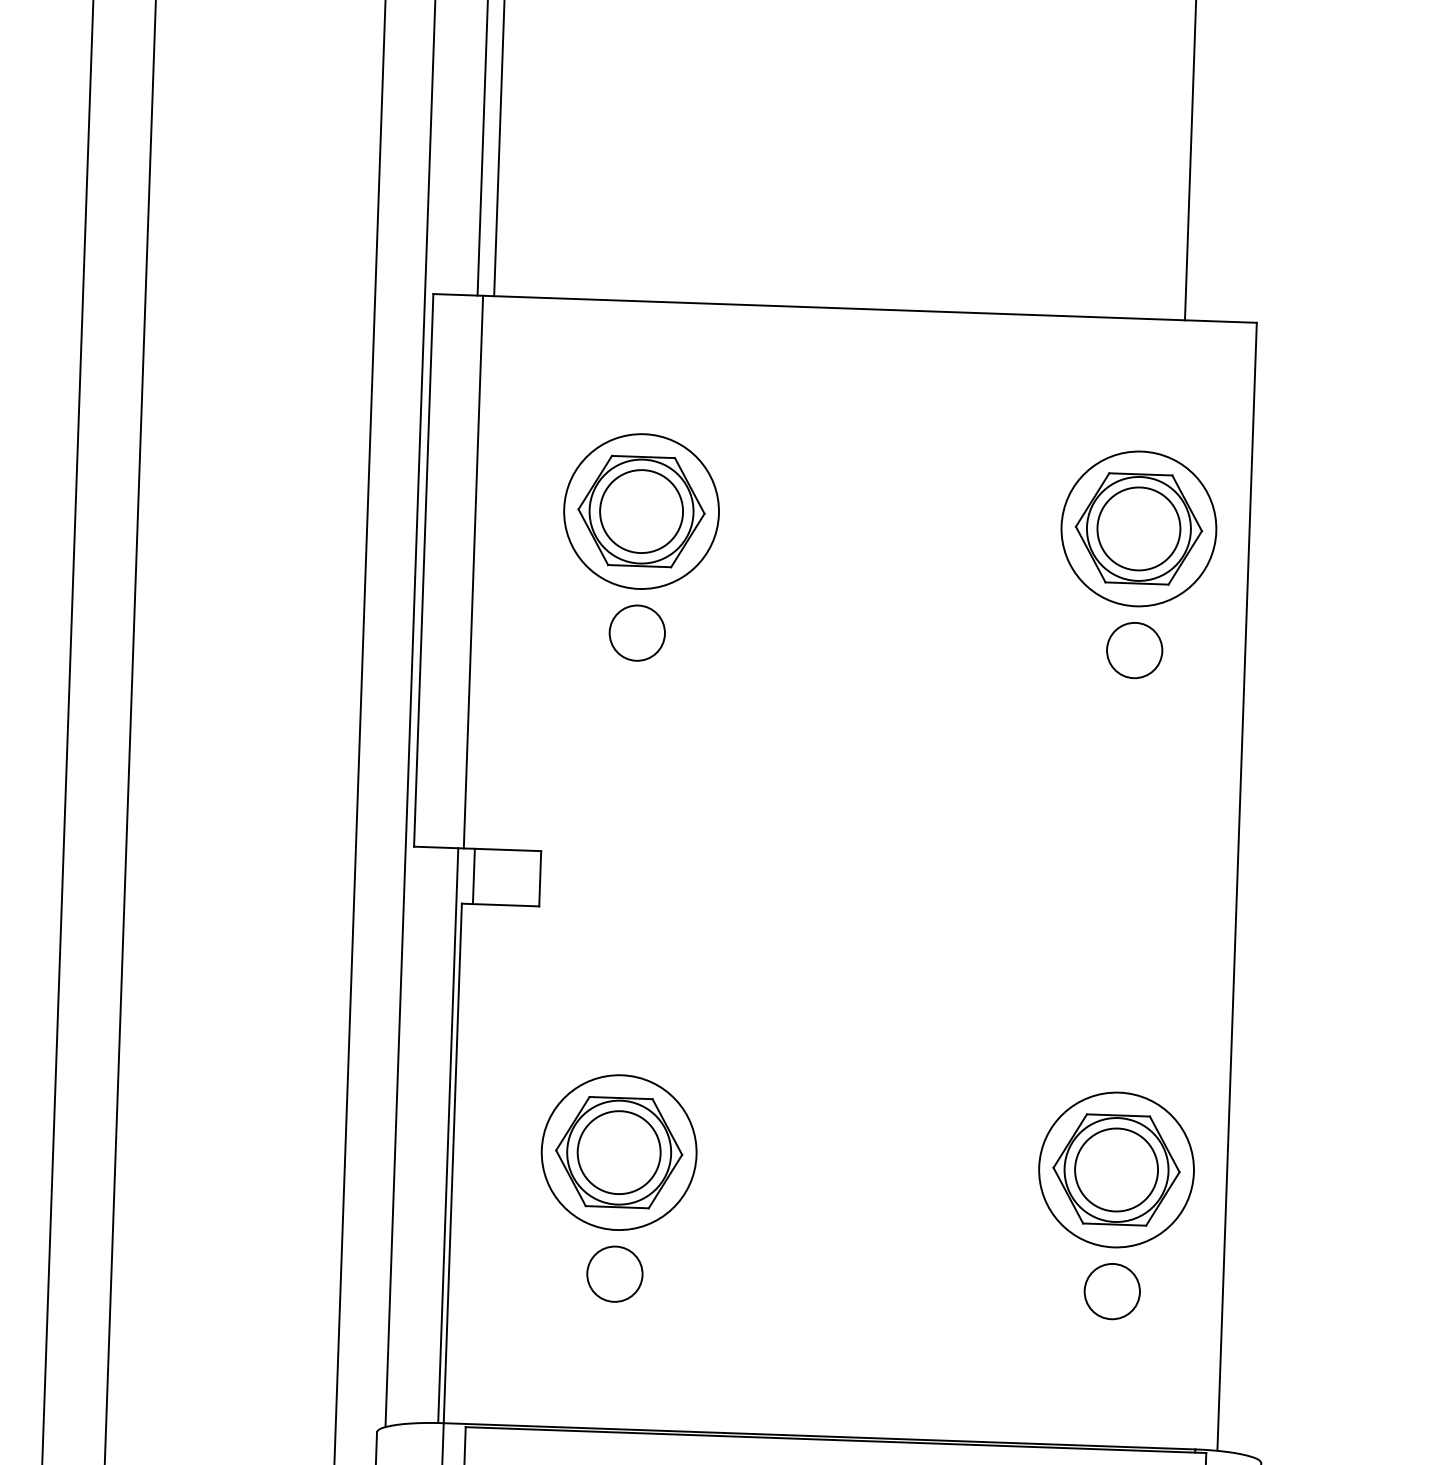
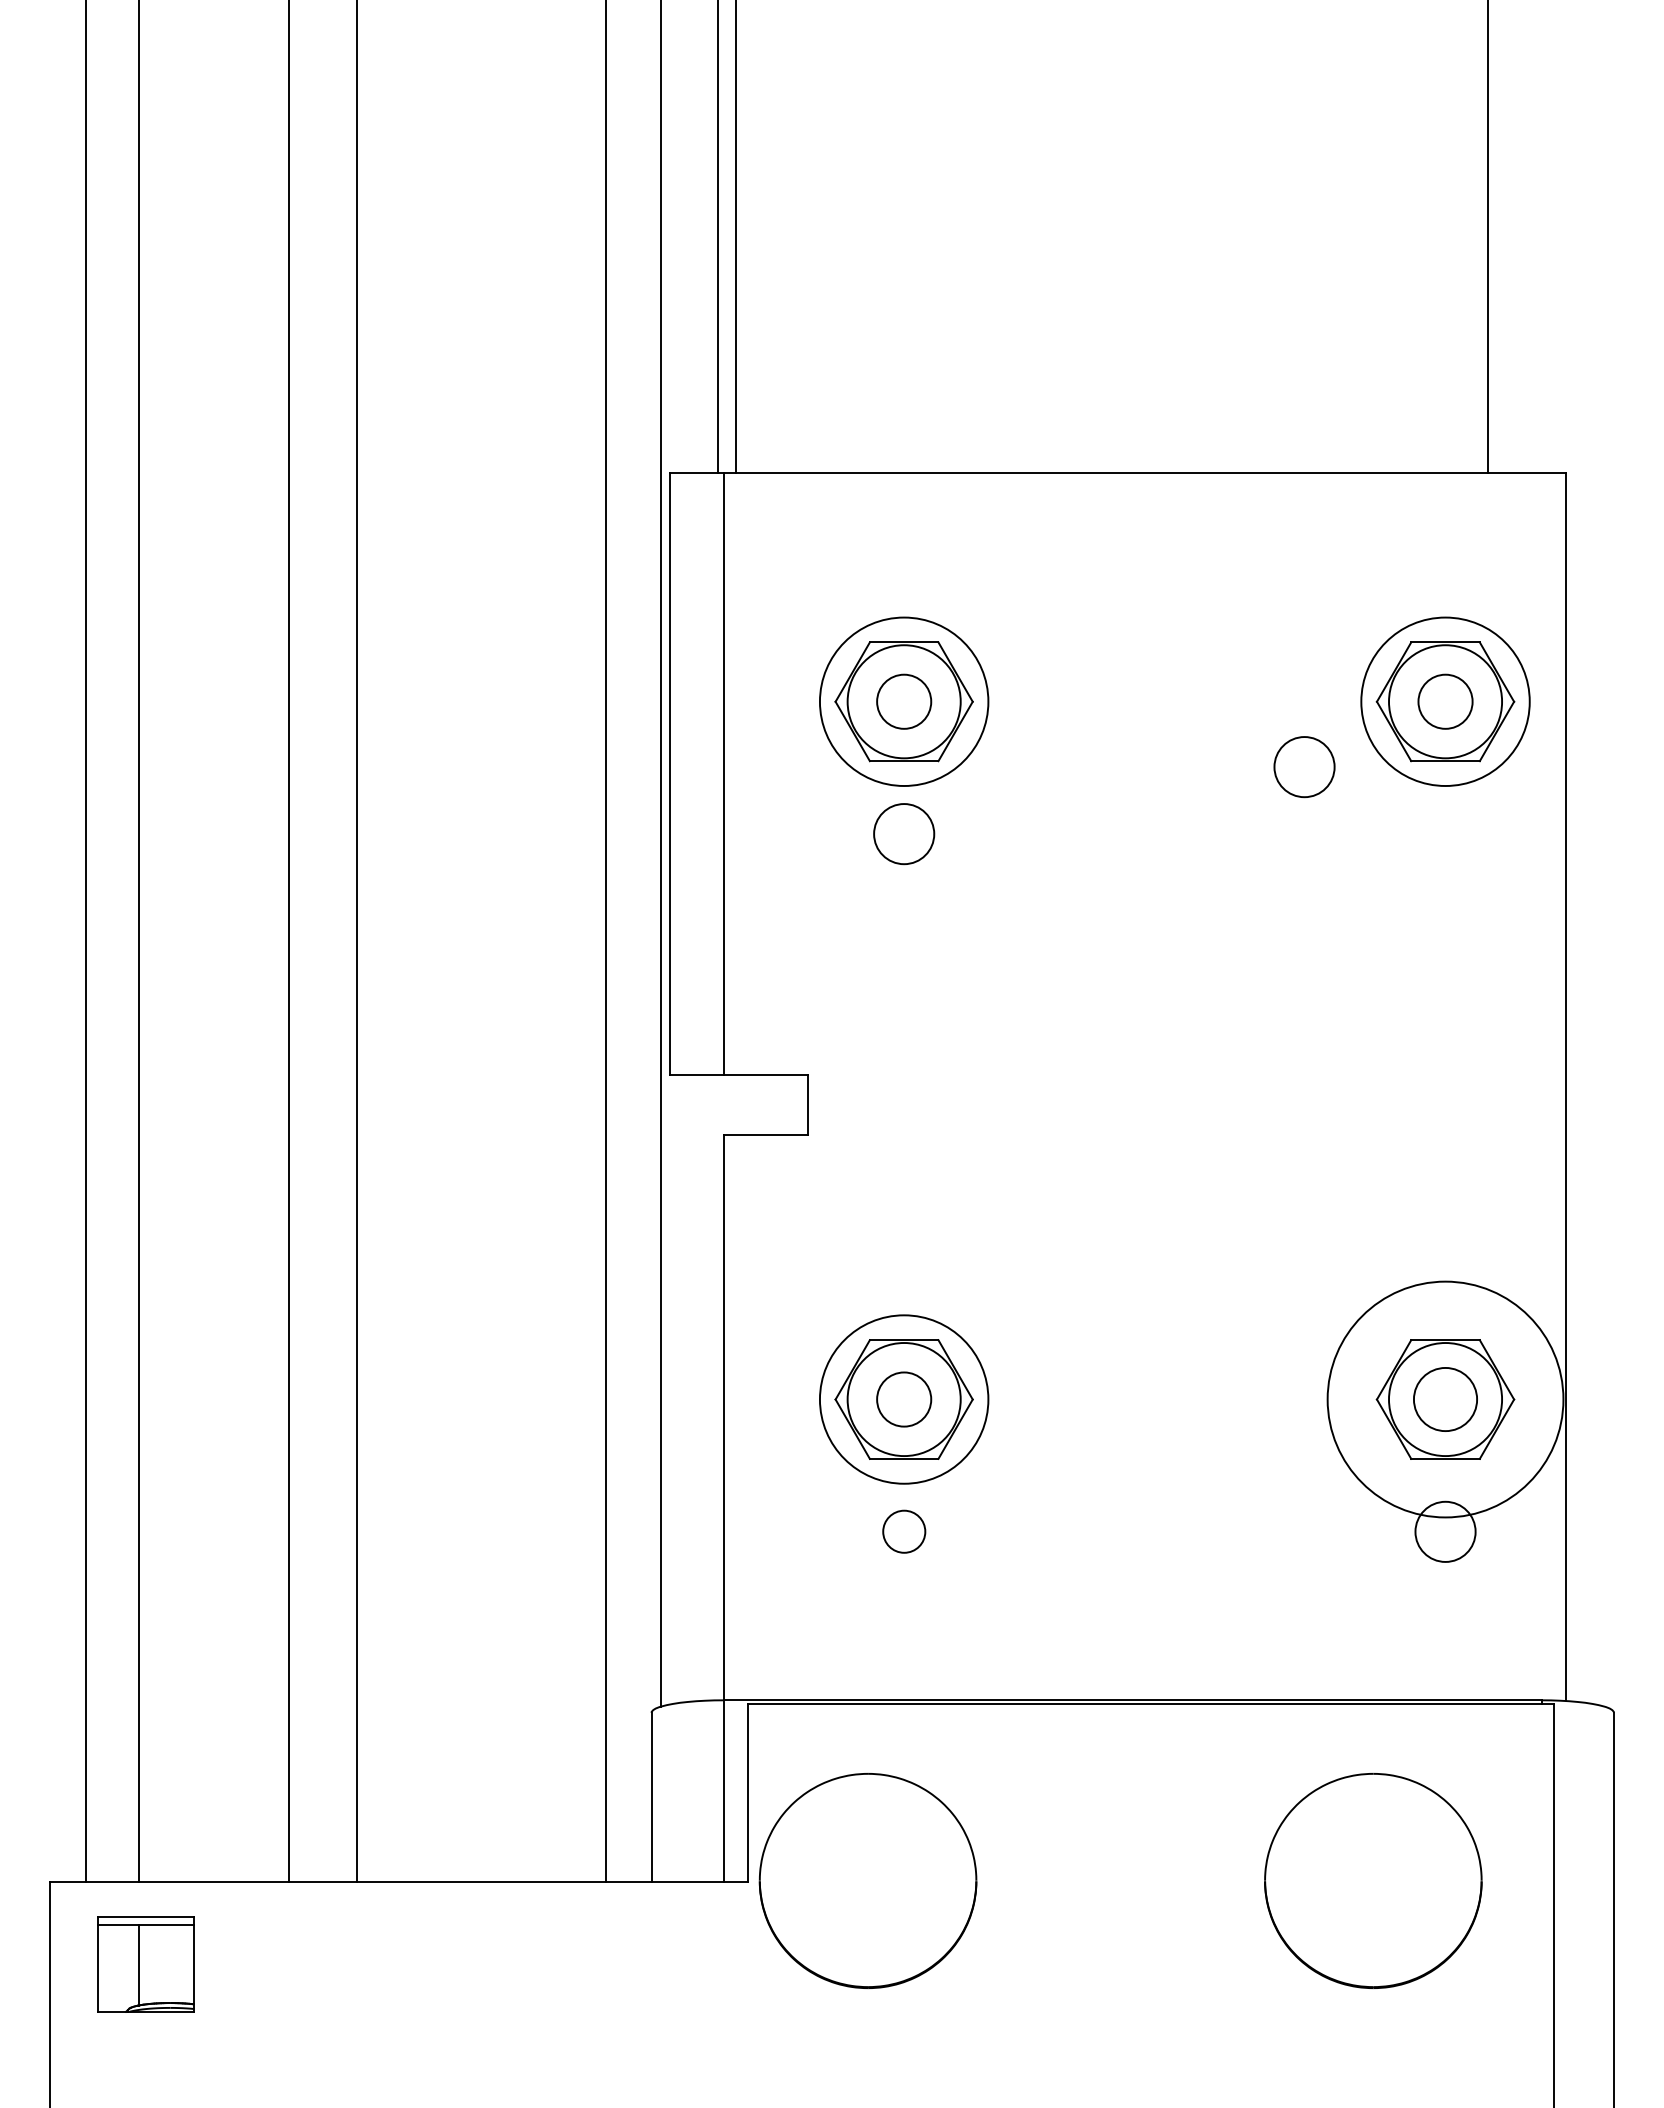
circle: (641, 511) -> (904, 701), size x0.6
circle: (1138, 528) -> (1445, 701), size x0.6
circle: (1134, 650) -> (1304, 767), moved
line: (473, 876) -> (735, 1104), removed
line: (448, 1135) -> (717, 1387), removed
circle: (619, 1152) -> (904, 1399), size x0.6
circle: (1116, 1169) -> (1445, 1399), size x0.7
circle: (1116, 1169) -> (1445, 1399), size x1.4
circle: (615, 1273) -> (904, 1531), size x0.7

